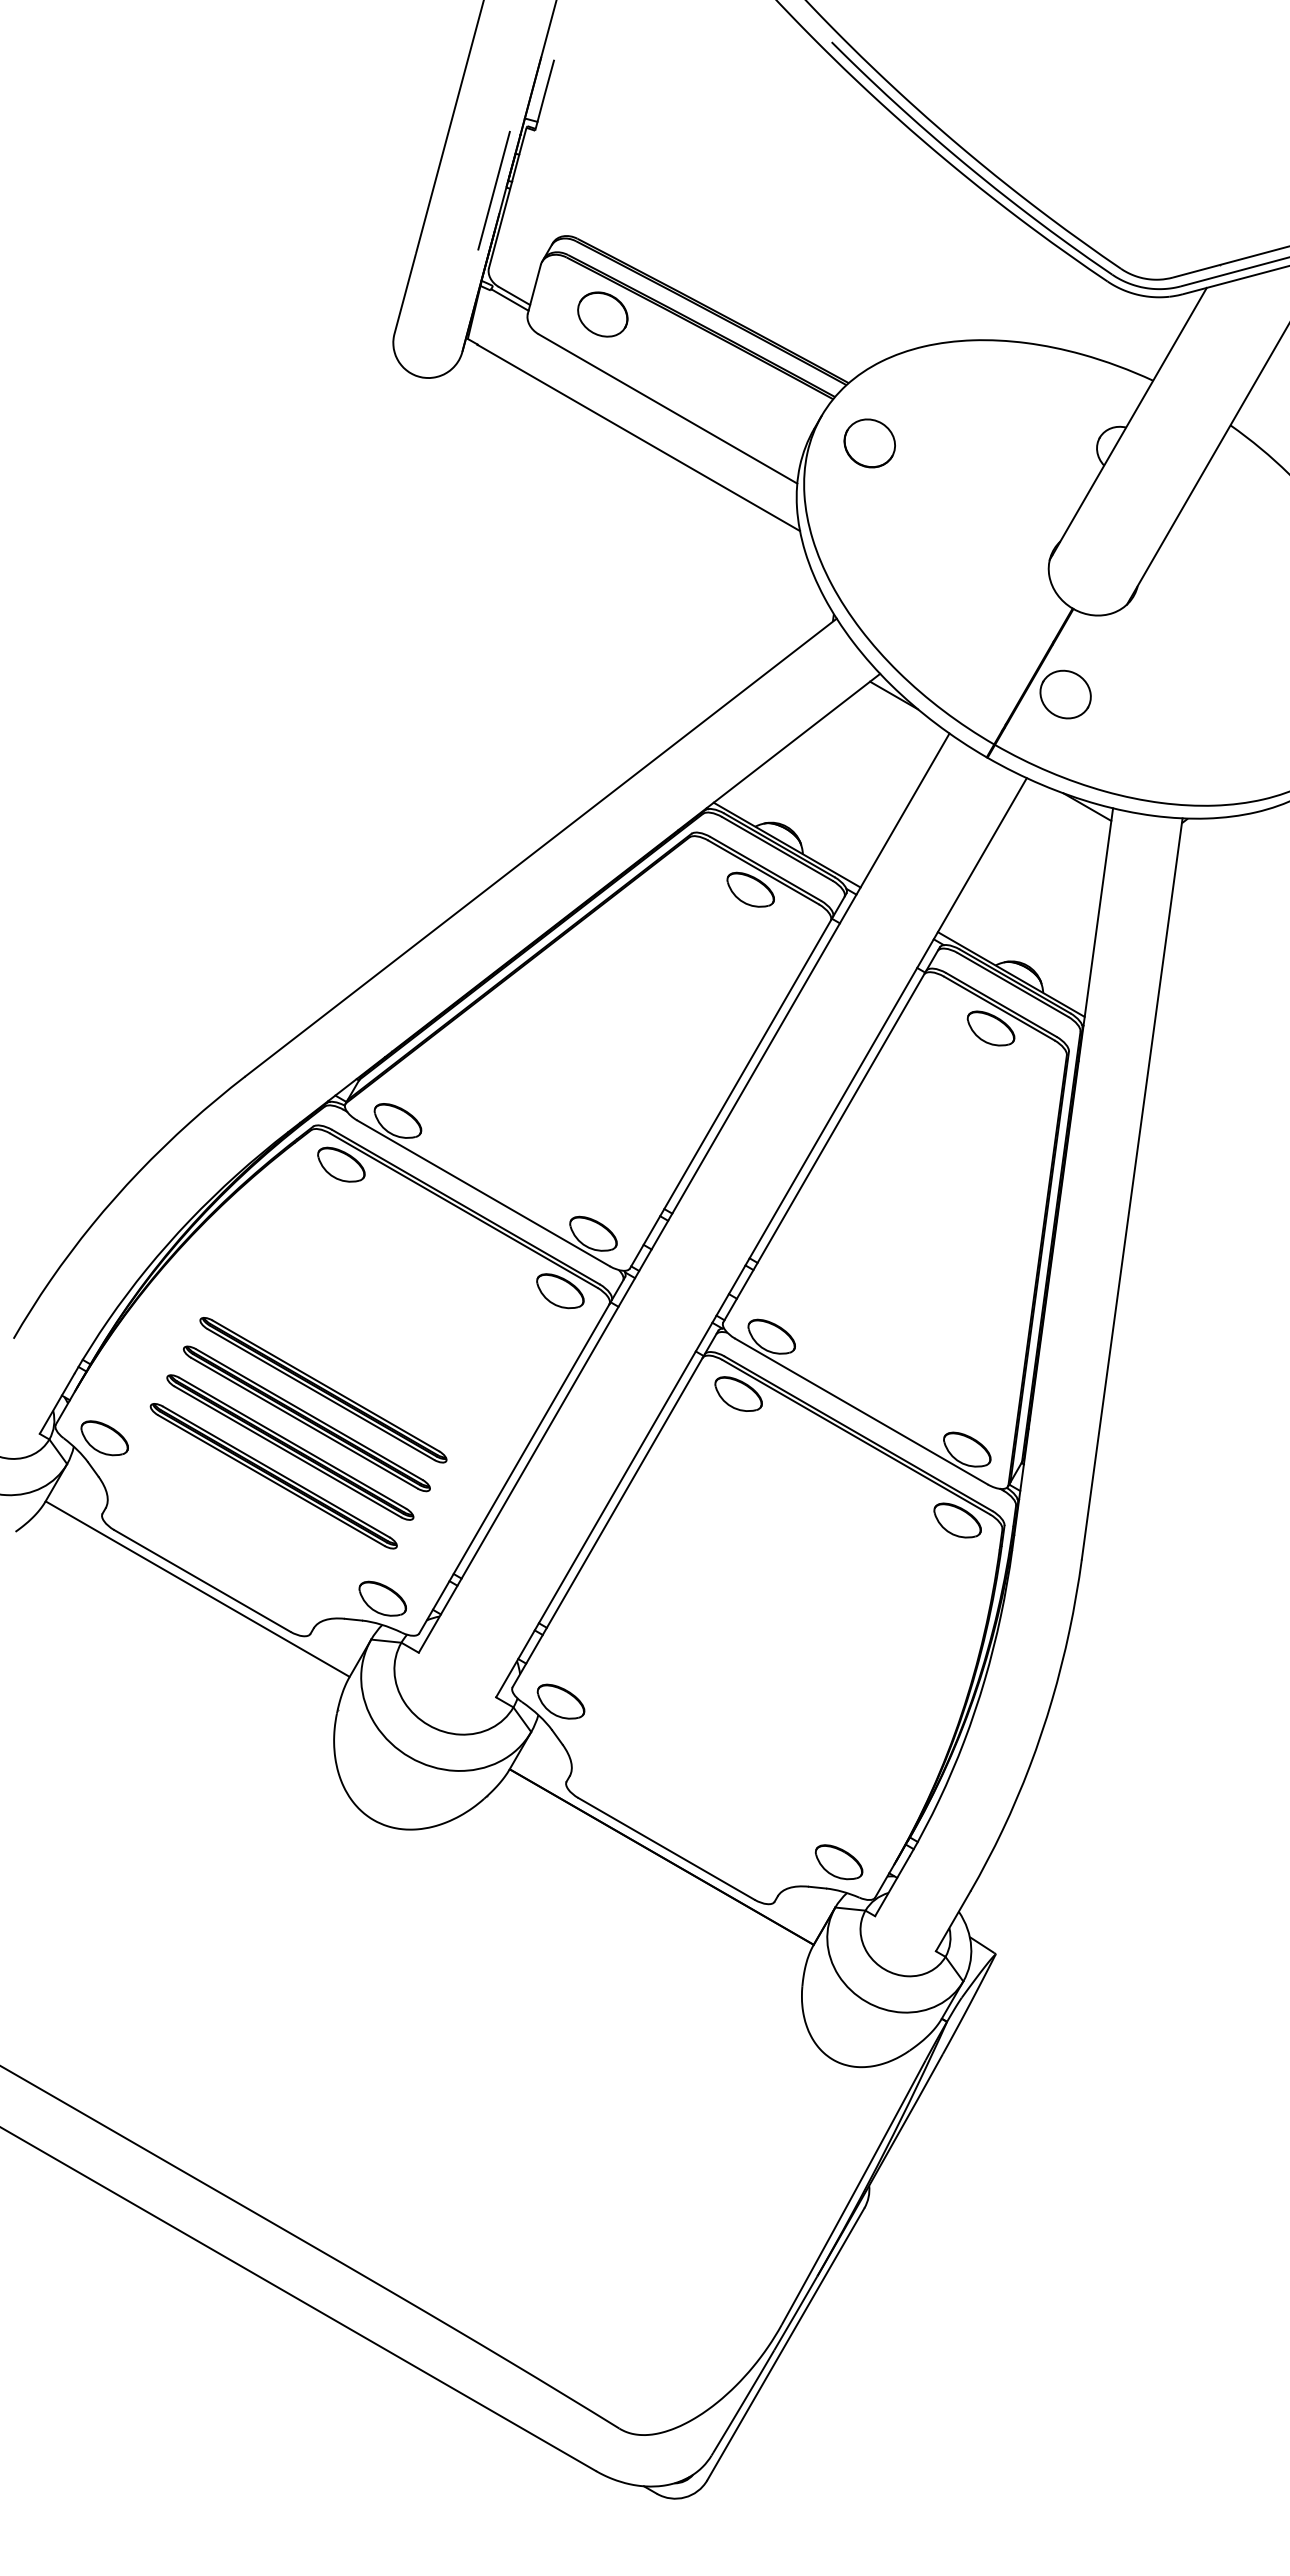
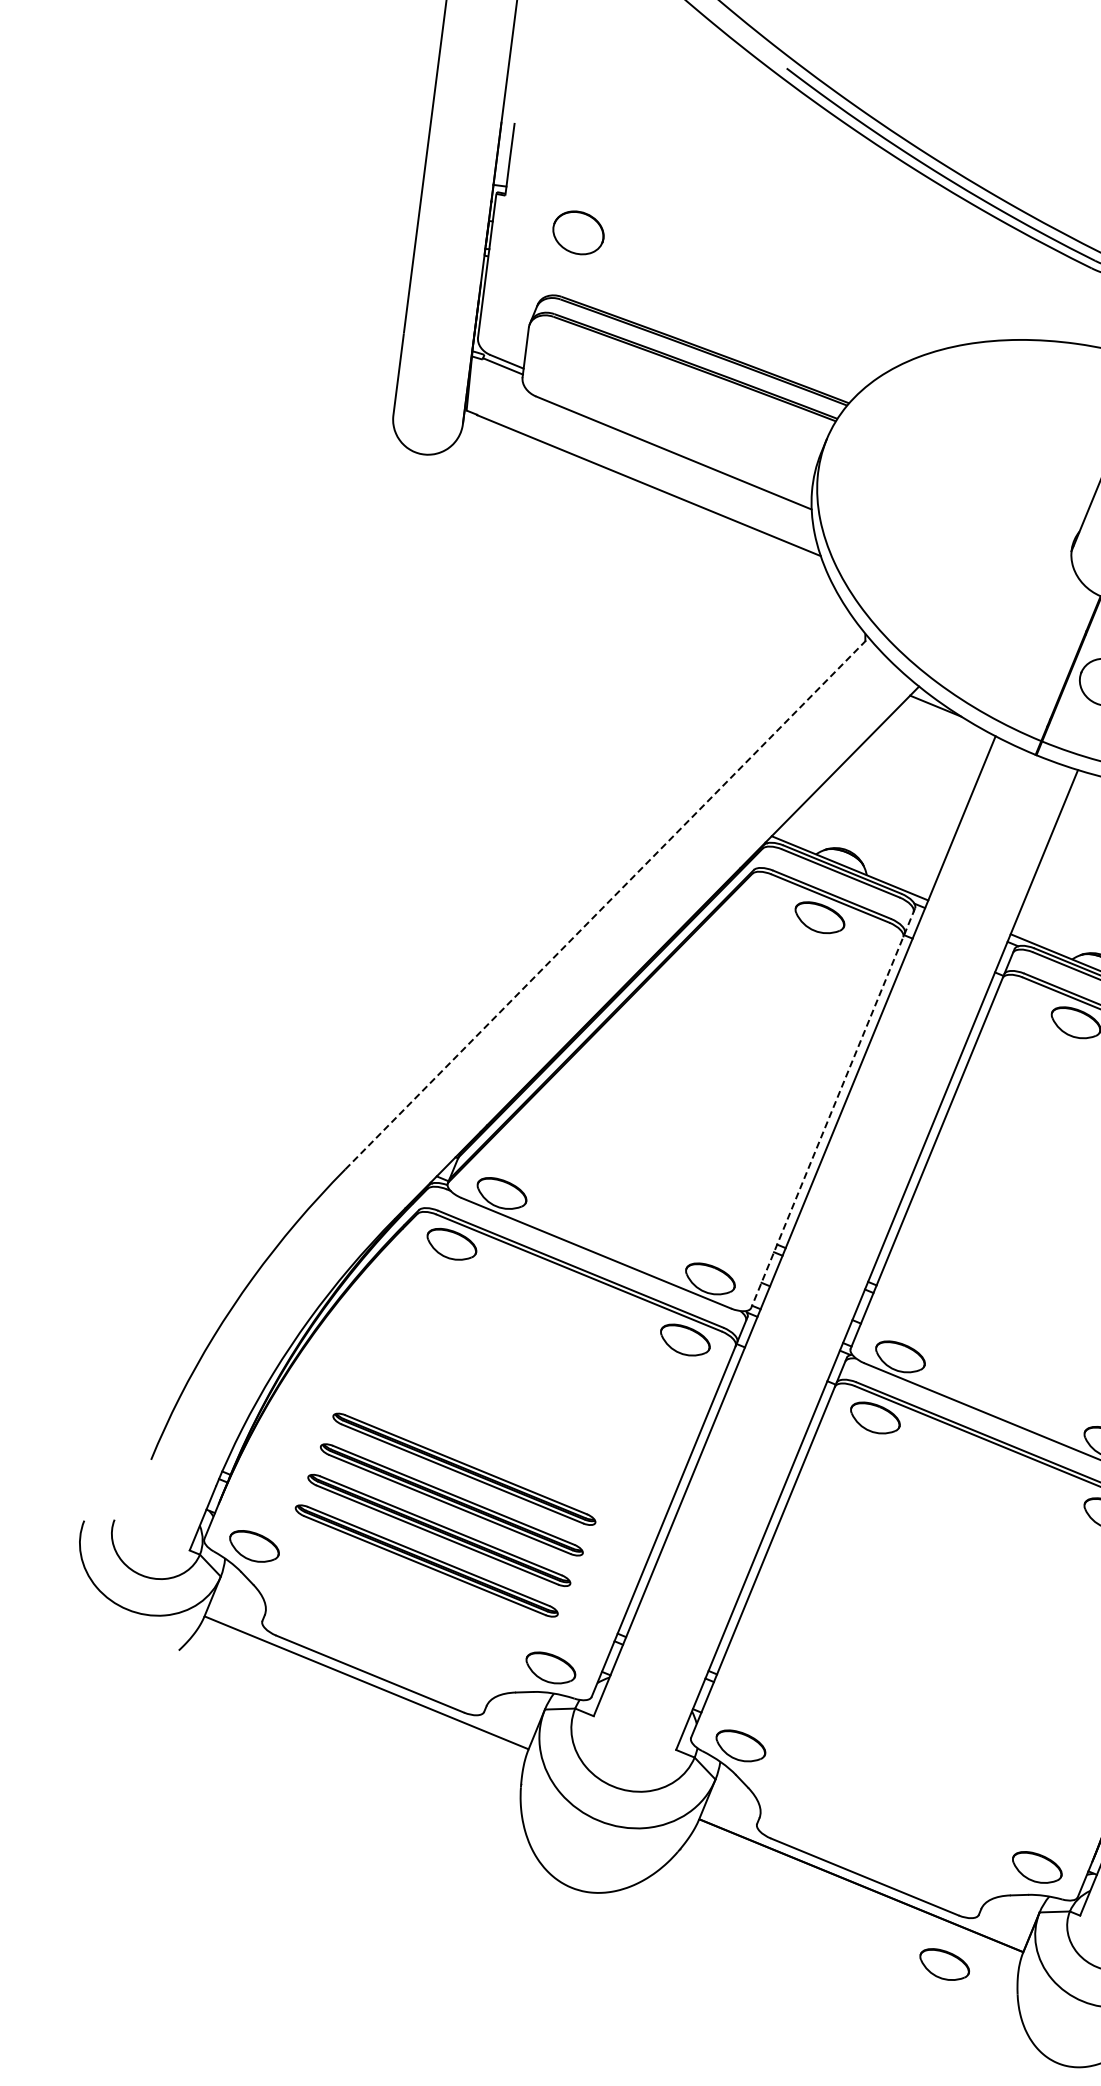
line: (493, 190) -> (472, 260), removed
part: (602, 314) -> (578, 232), moved
part: (869, 443) -> (877, 460), removed
line: (541, 847) -> (607, 903), solid -> dashed
line: (738, 1081) -> (833, 1108), solid -> dashed
part: (733, 1946) -> (944, 1964), added

